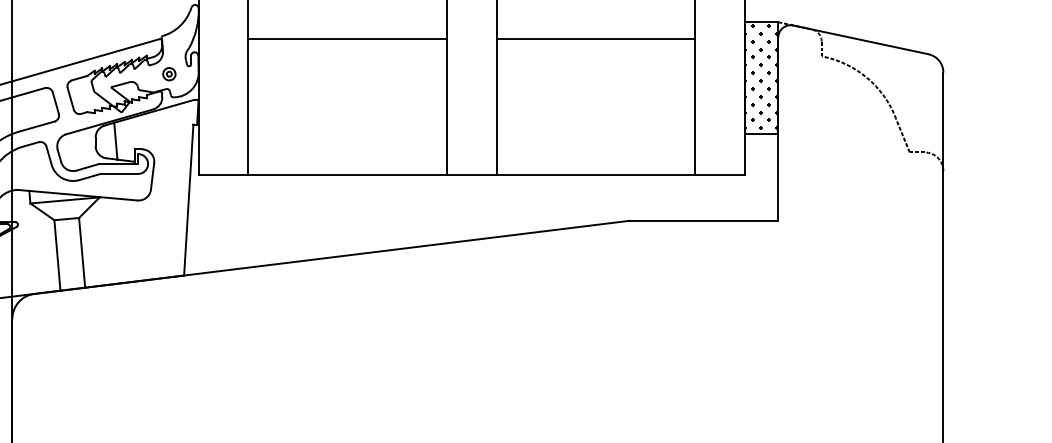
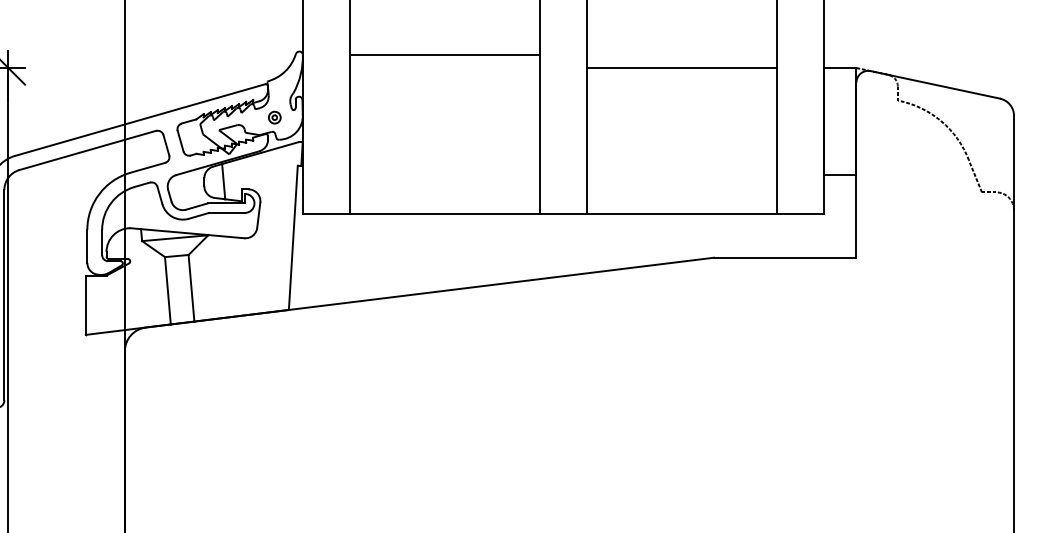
line: (347, 38) -> (444, 54), moved
line: (595, 38) -> (681, 67), moved
hatch: (761, 77) -> (840, 120), removed

